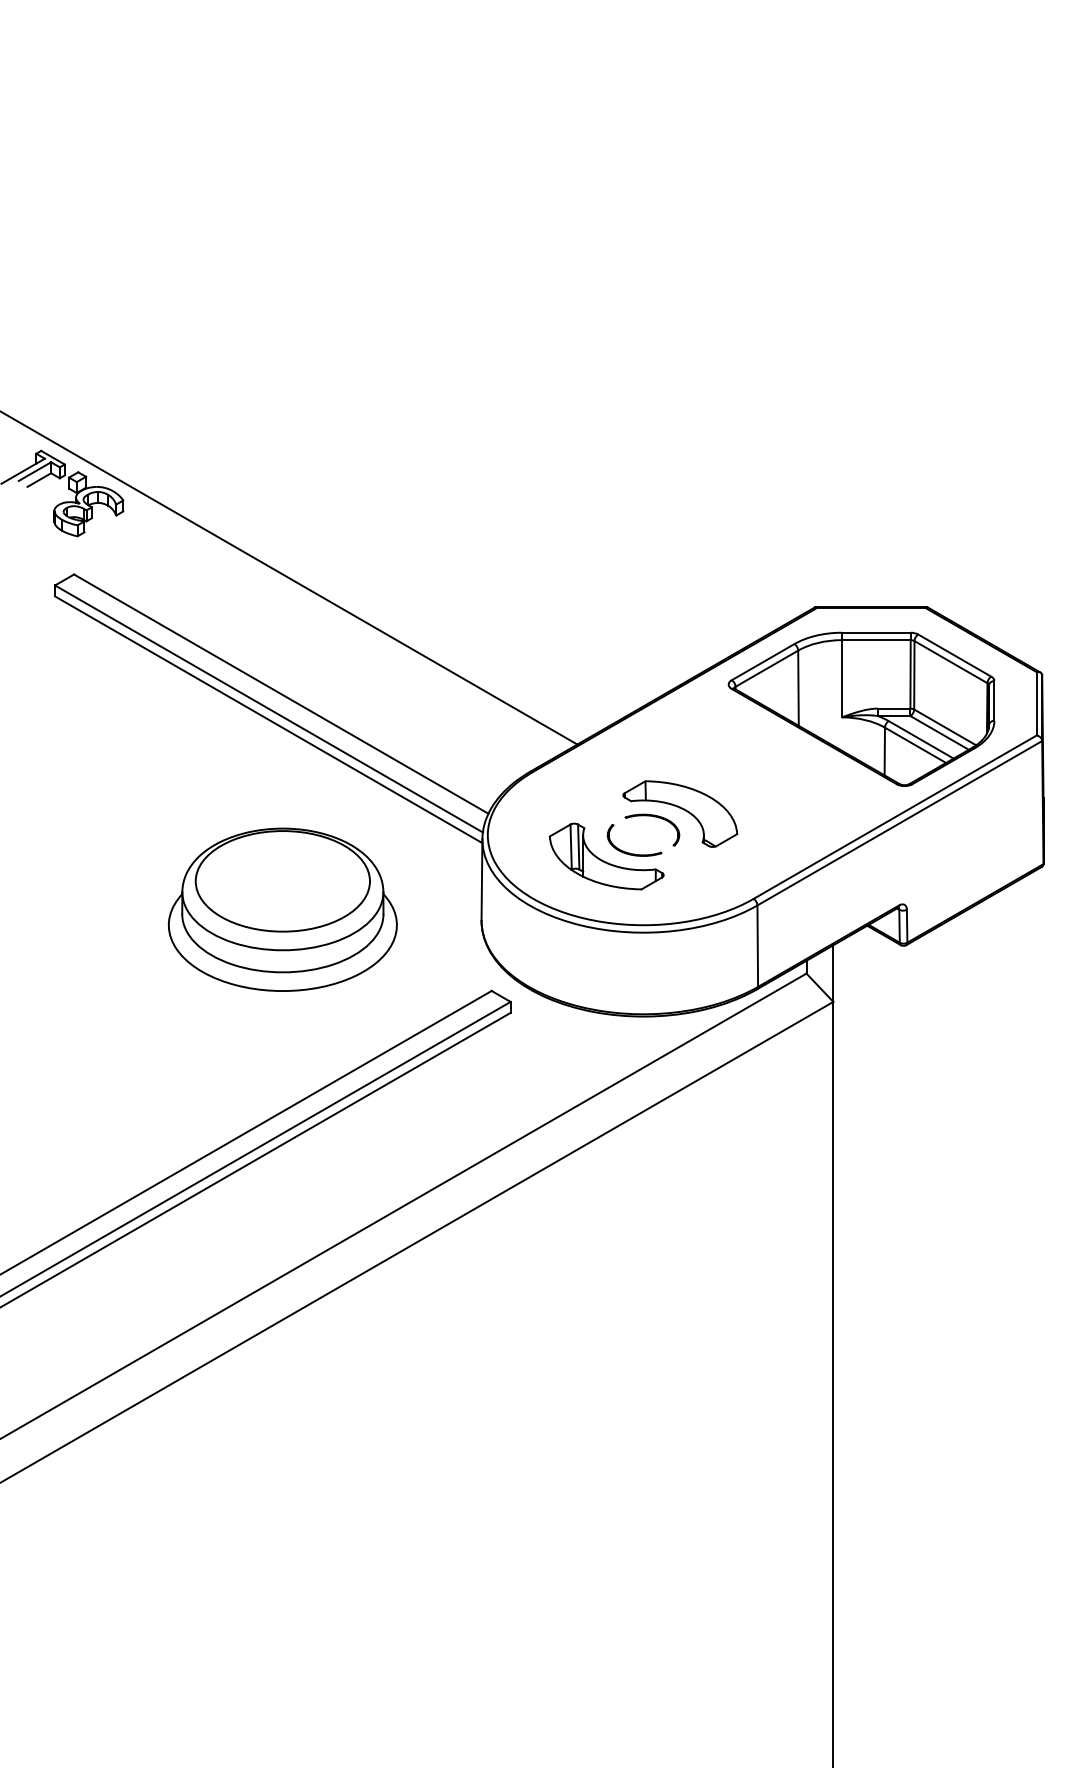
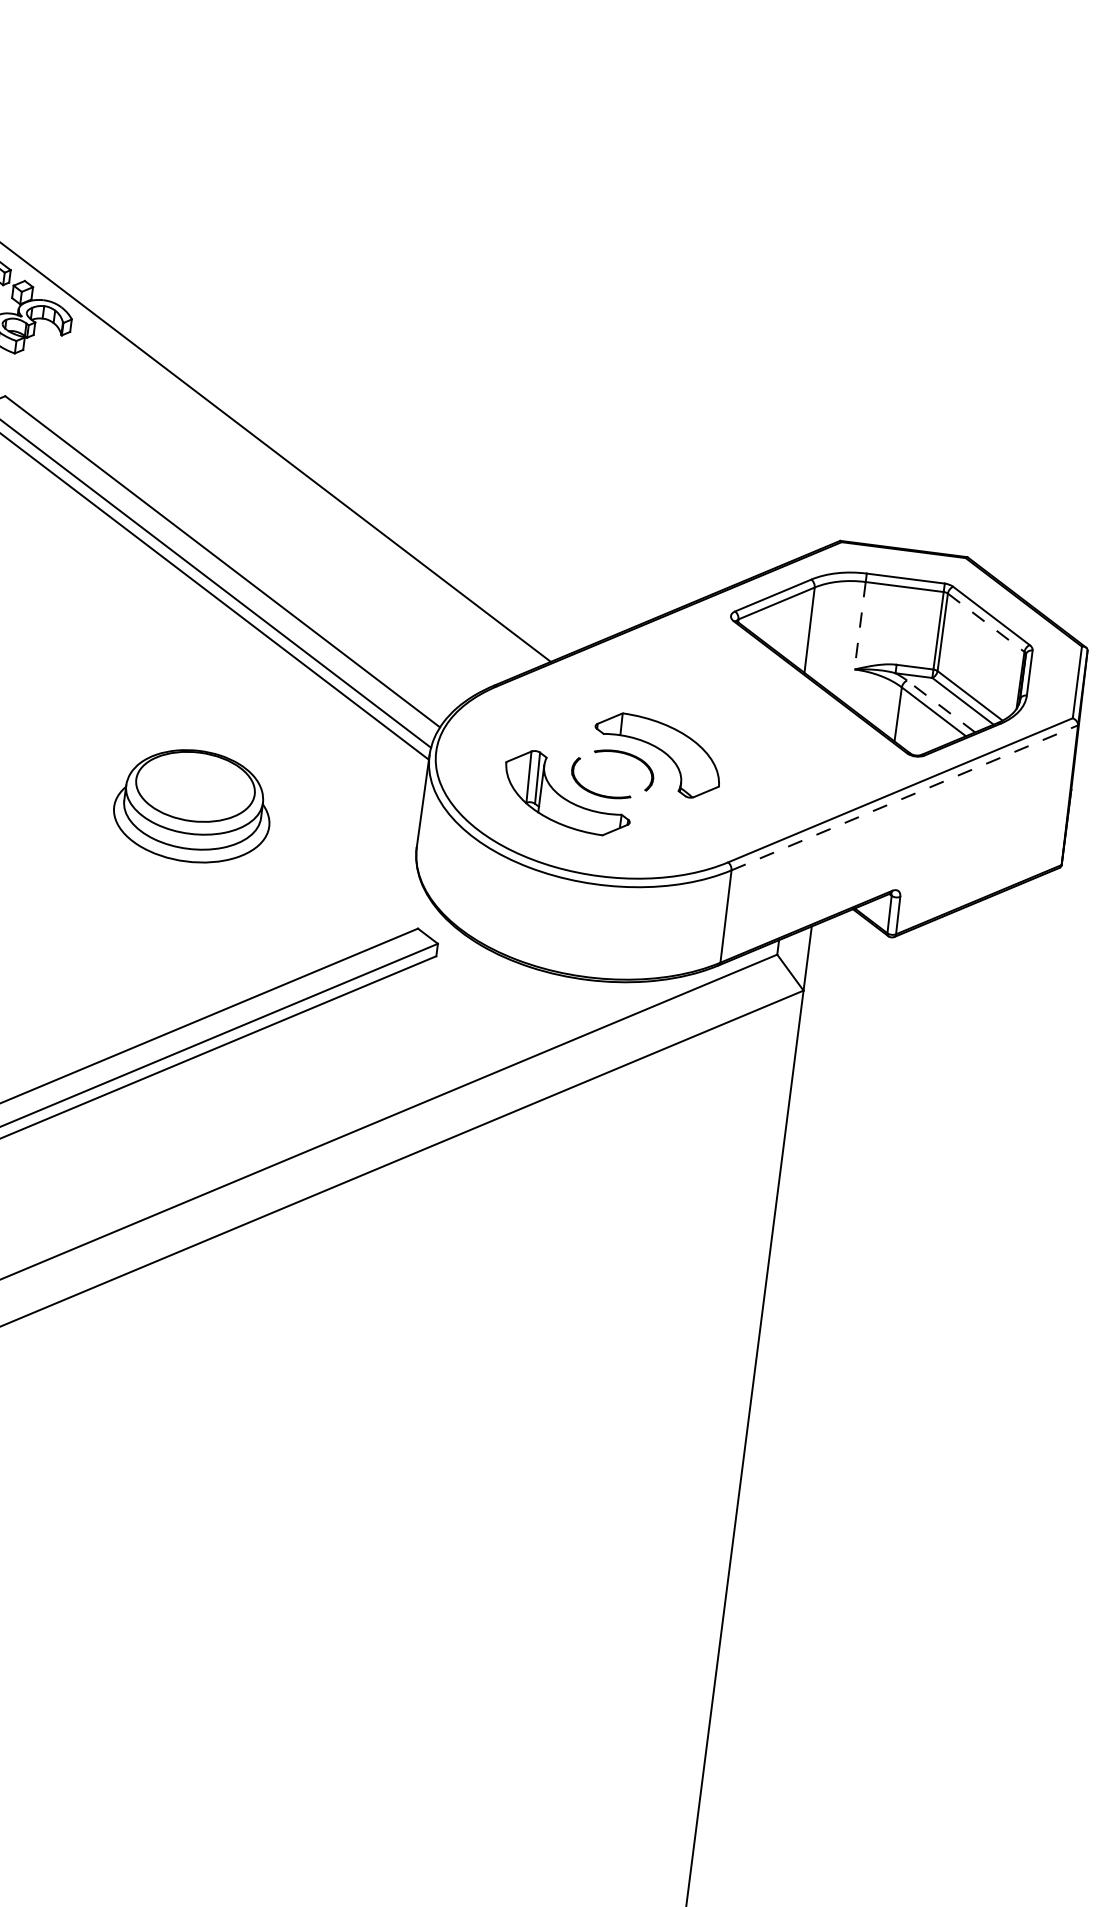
line: (951, 662) -> (986, 623), solid -> dashed
line: (841, 678) -> (859, 625), solid -> dashed
line: (920, 739) -> (940, 705), solid -> dashed
line: (900, 823) -> (905, 798), solid -> dashed
part: (282, 909) -> (192, 805), size x0.6

